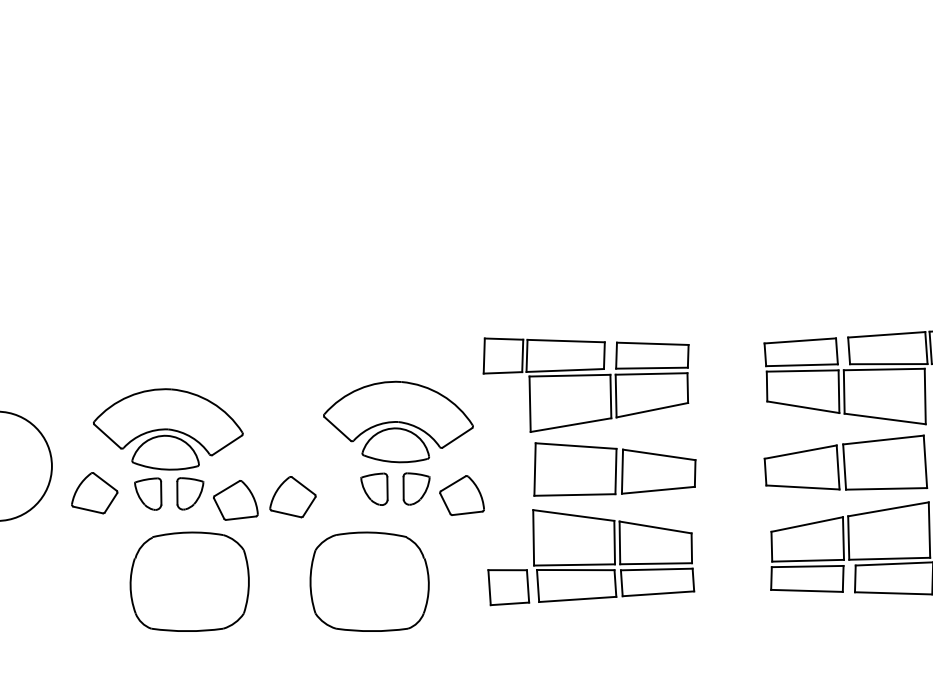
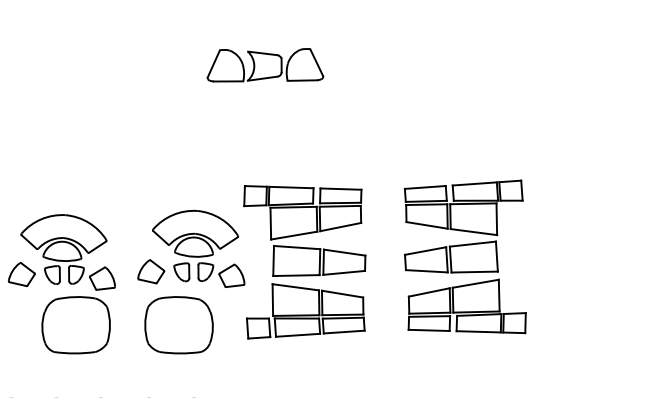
part: (520, 127) -> (265, 65), added
part: (293, 496) -> (151, 271), moved

